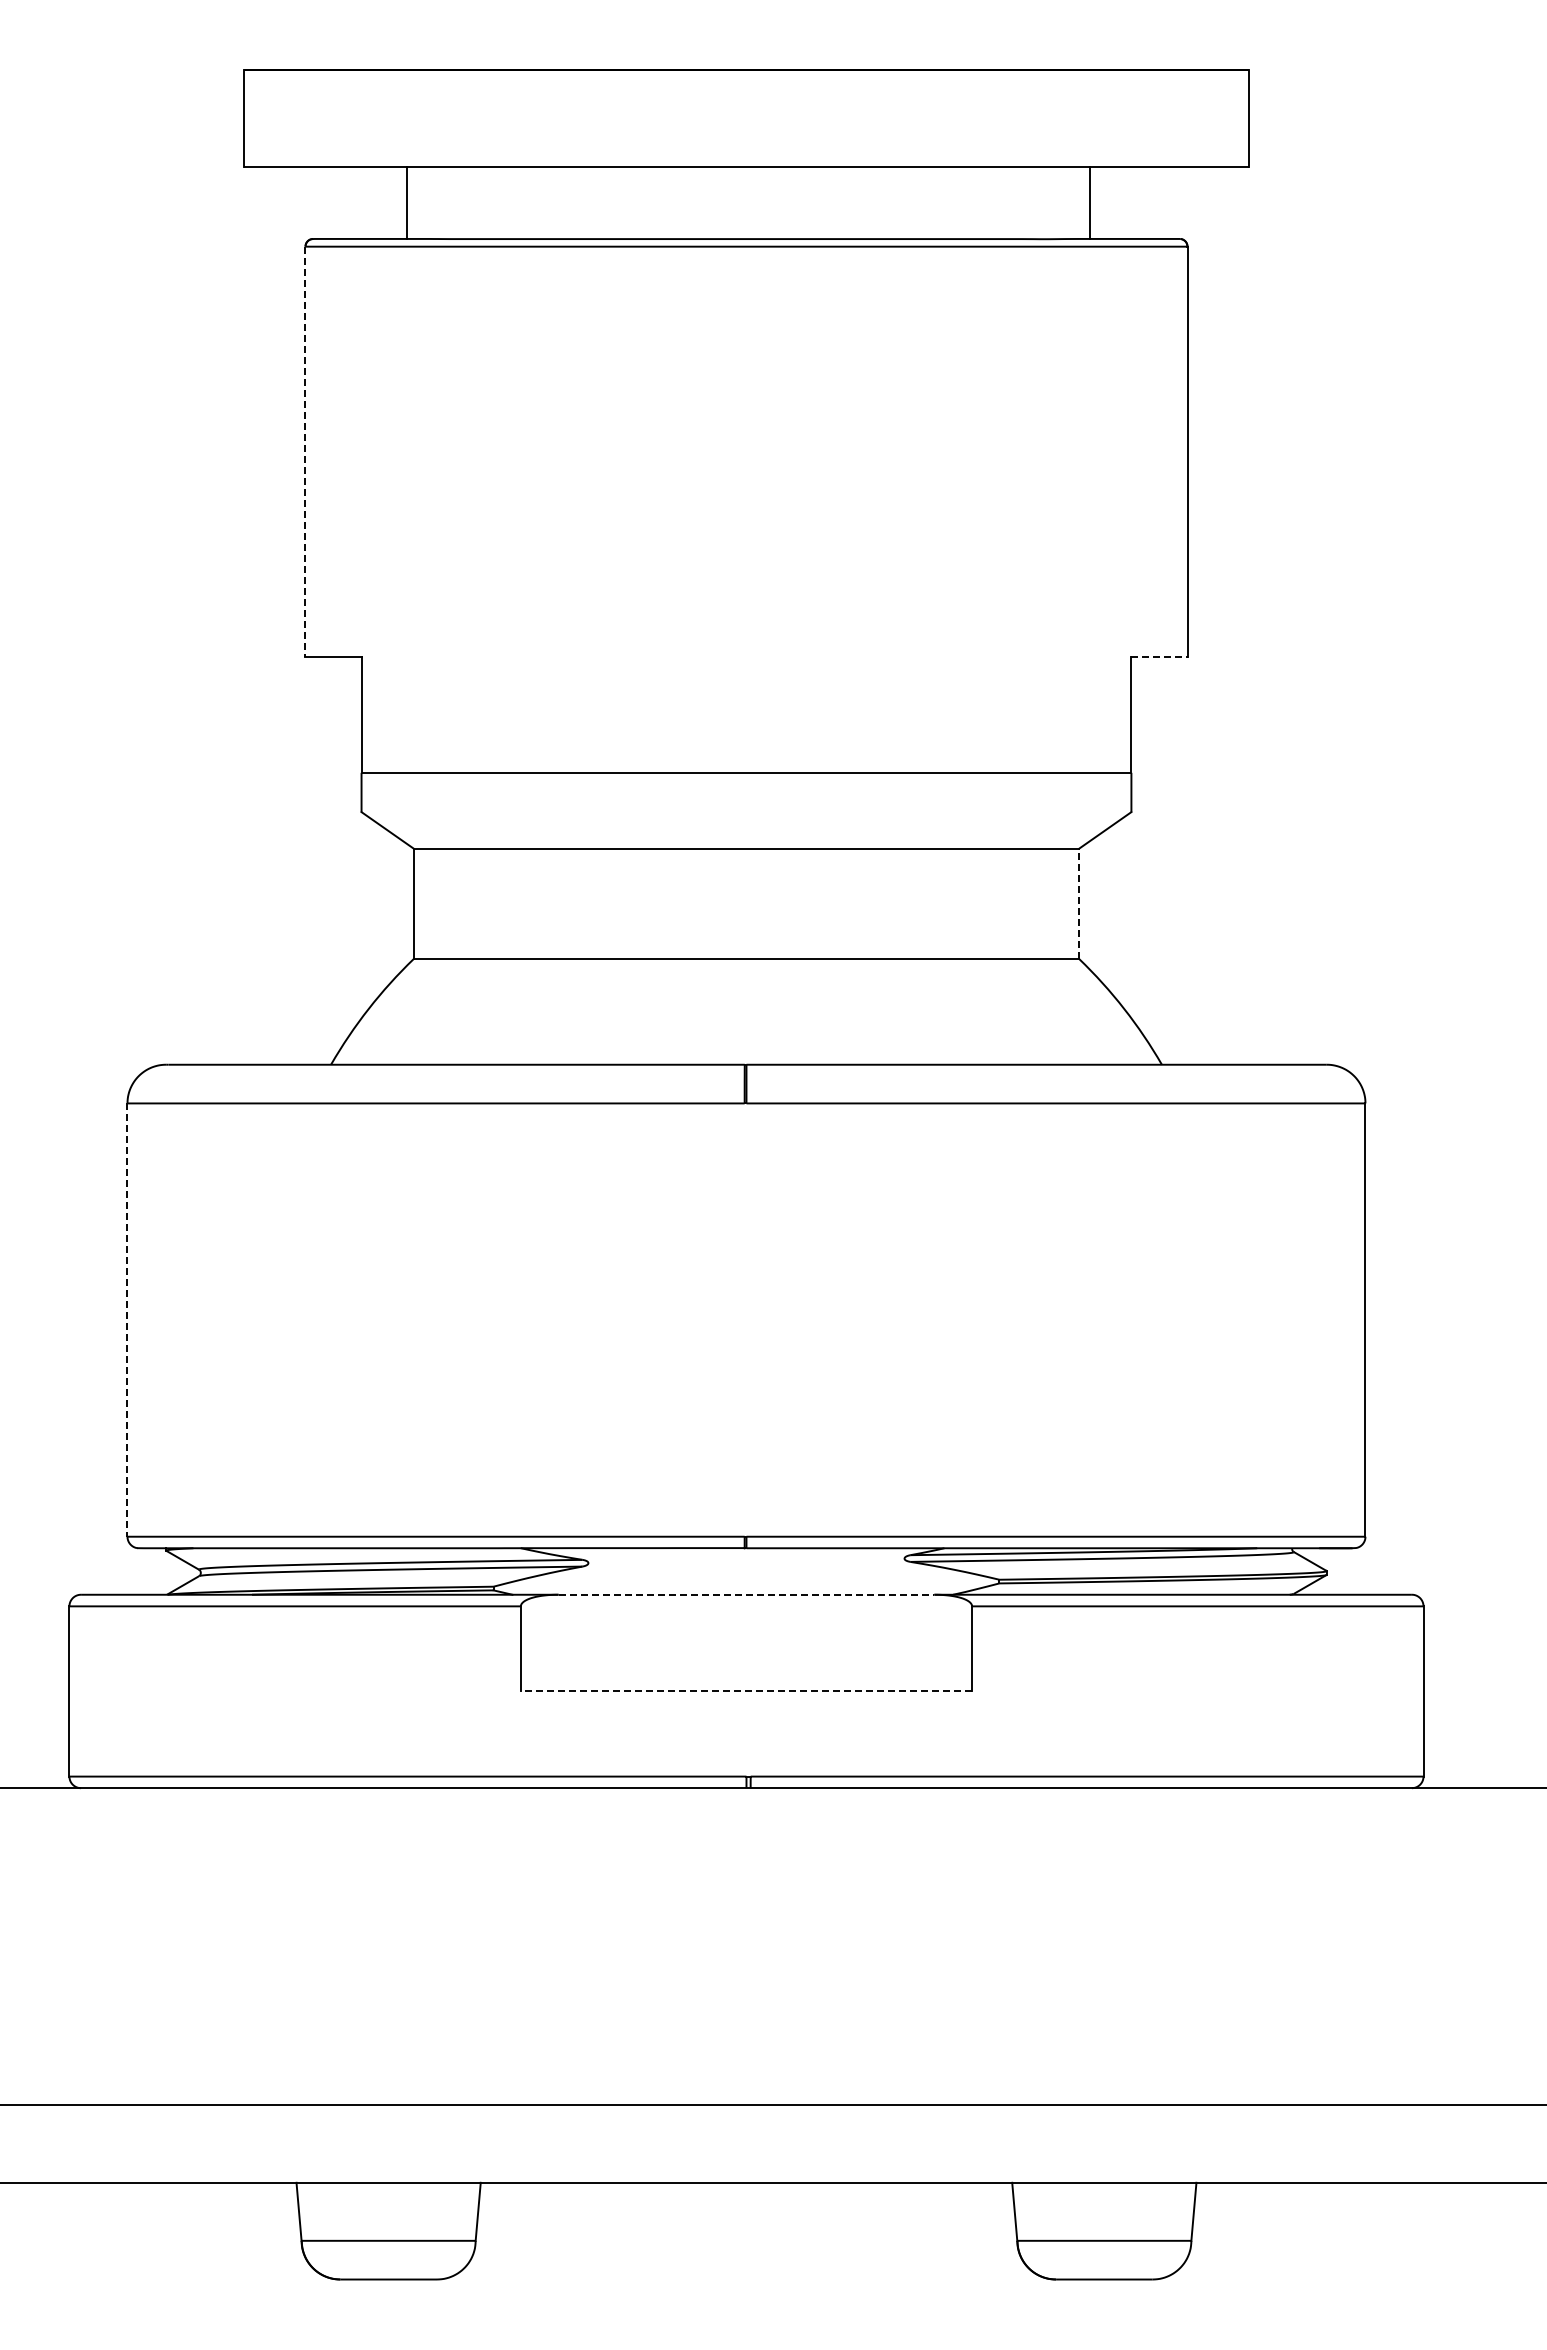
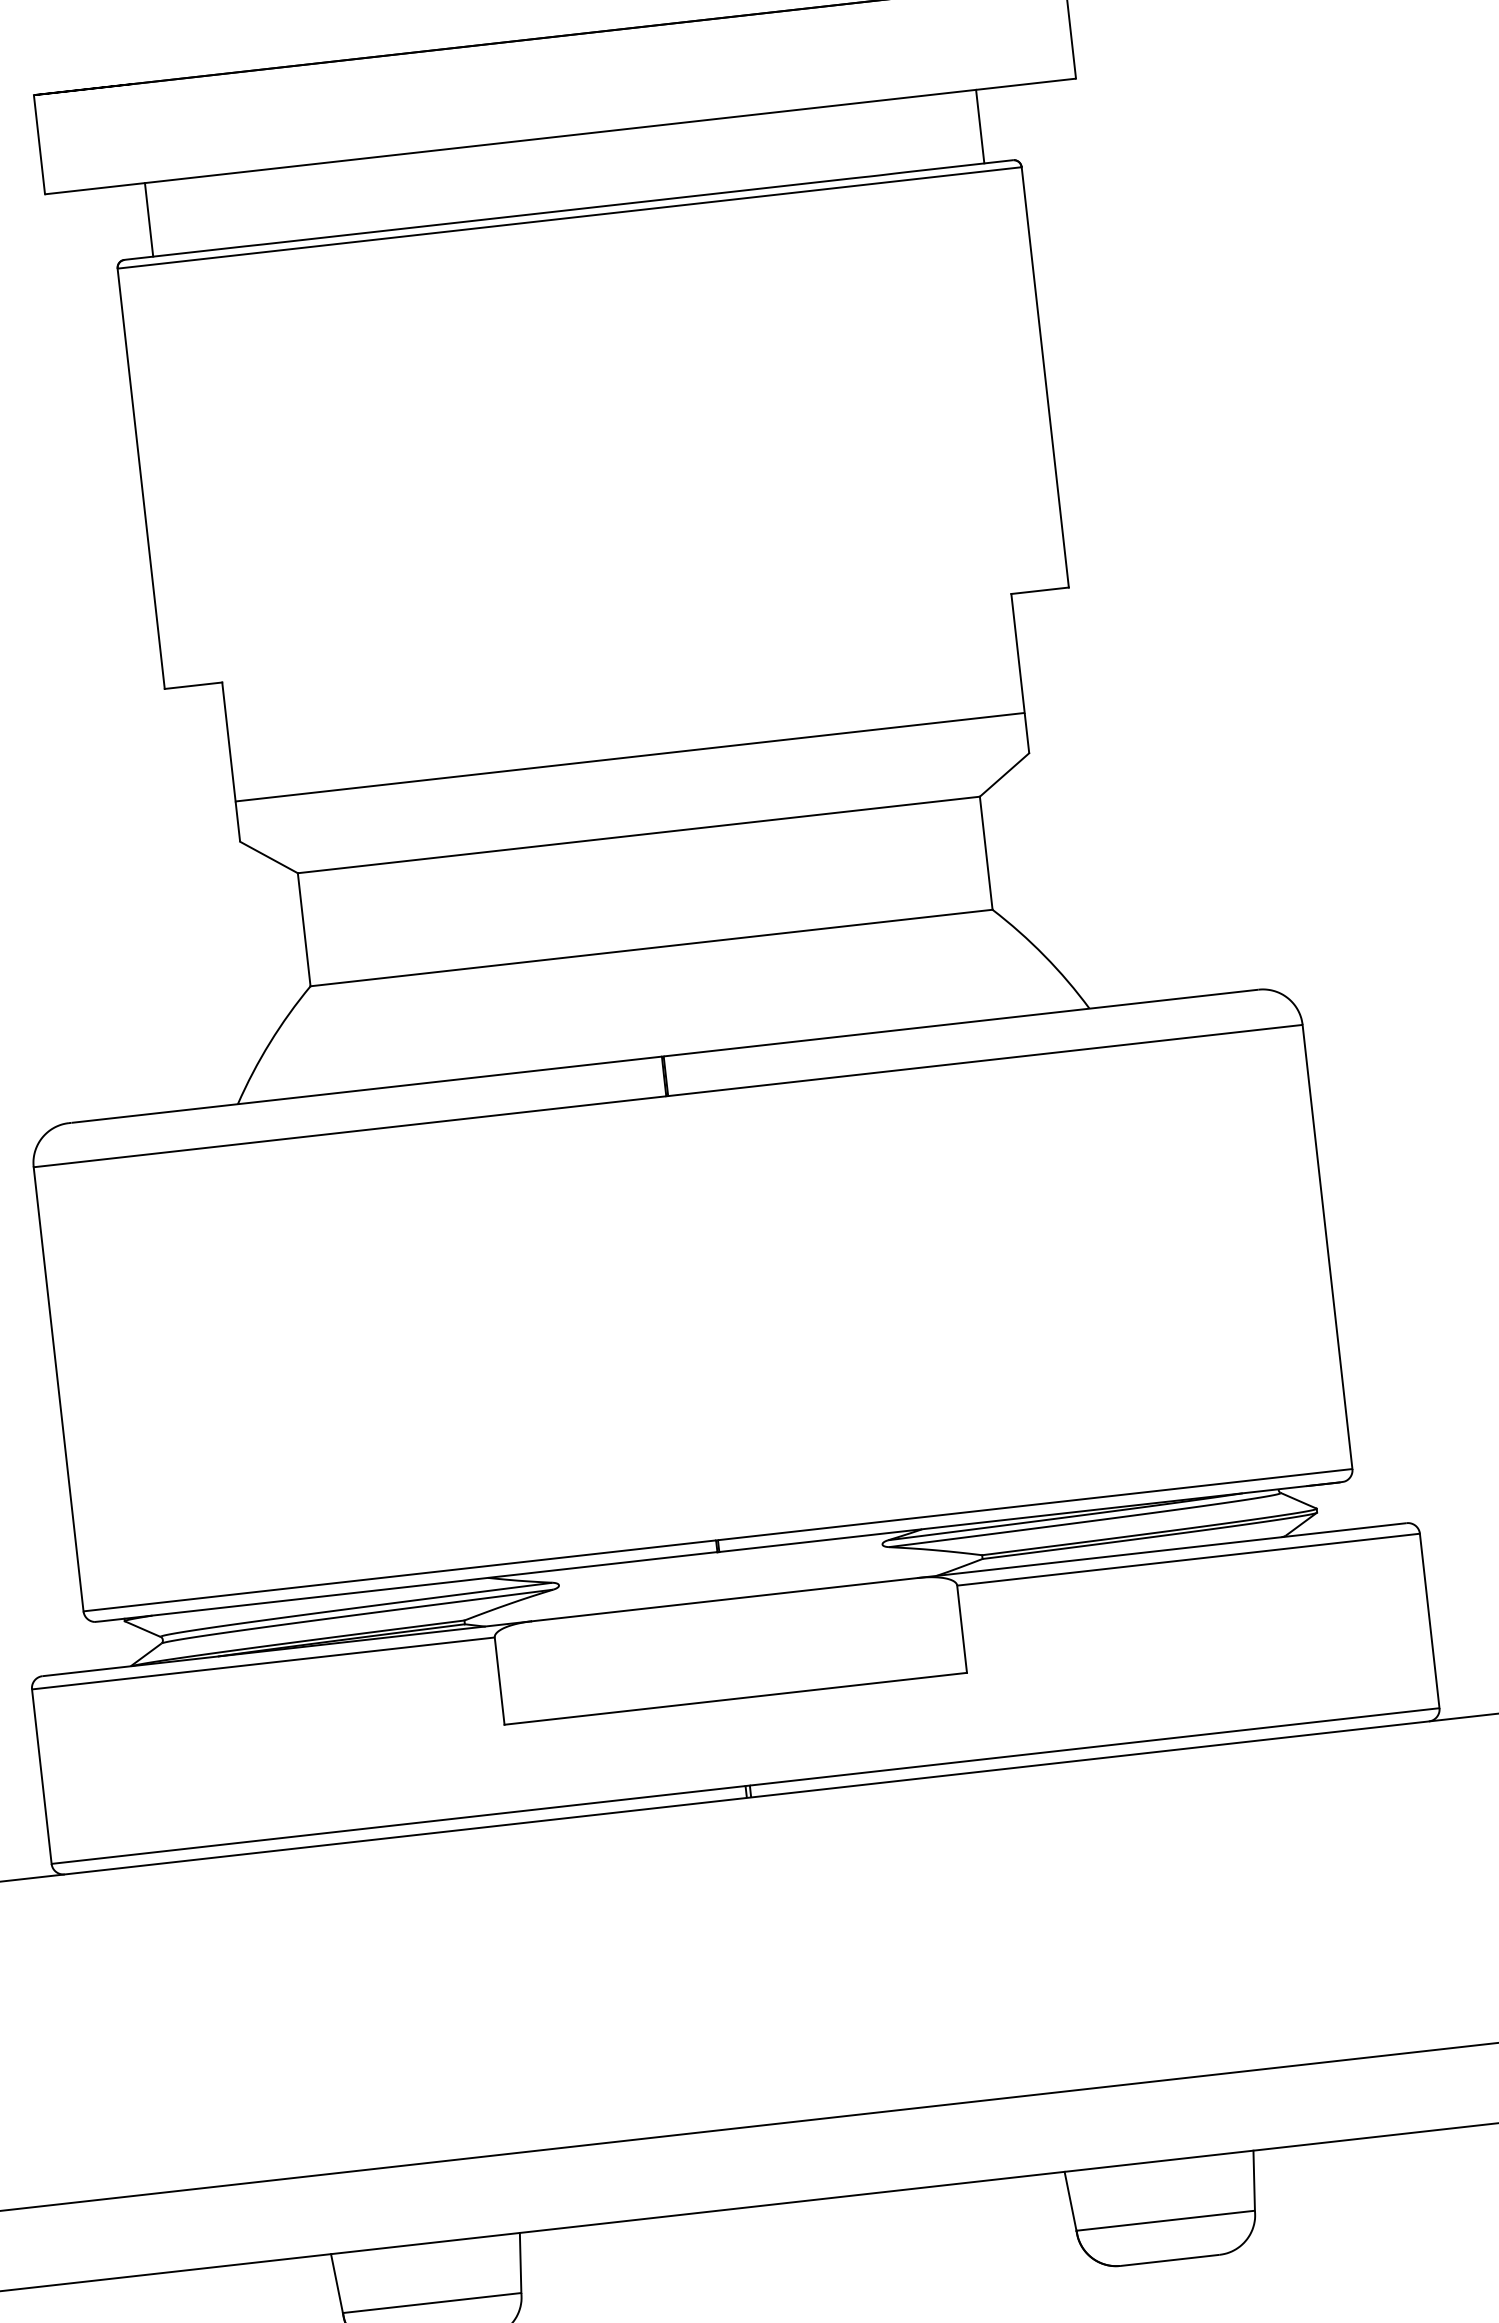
line: (407, 202) -> (149, 219), moved
line: (1089, 202) -> (979, 126), moved
line: (305, 452) -> (141, 479), dashed -> solid
line: (1159, 656) -> (1040, 590), dashed -> solid
line: (1079, 903) -> (986, 852), dashed -> solid
line: (127, 1320) -> (58, 1389), dashed -> solid
line: (746, 1594) -> (724, 1599), dashed -> solid
line: (746, 1691) -> (735, 1698), dashed -> solid

